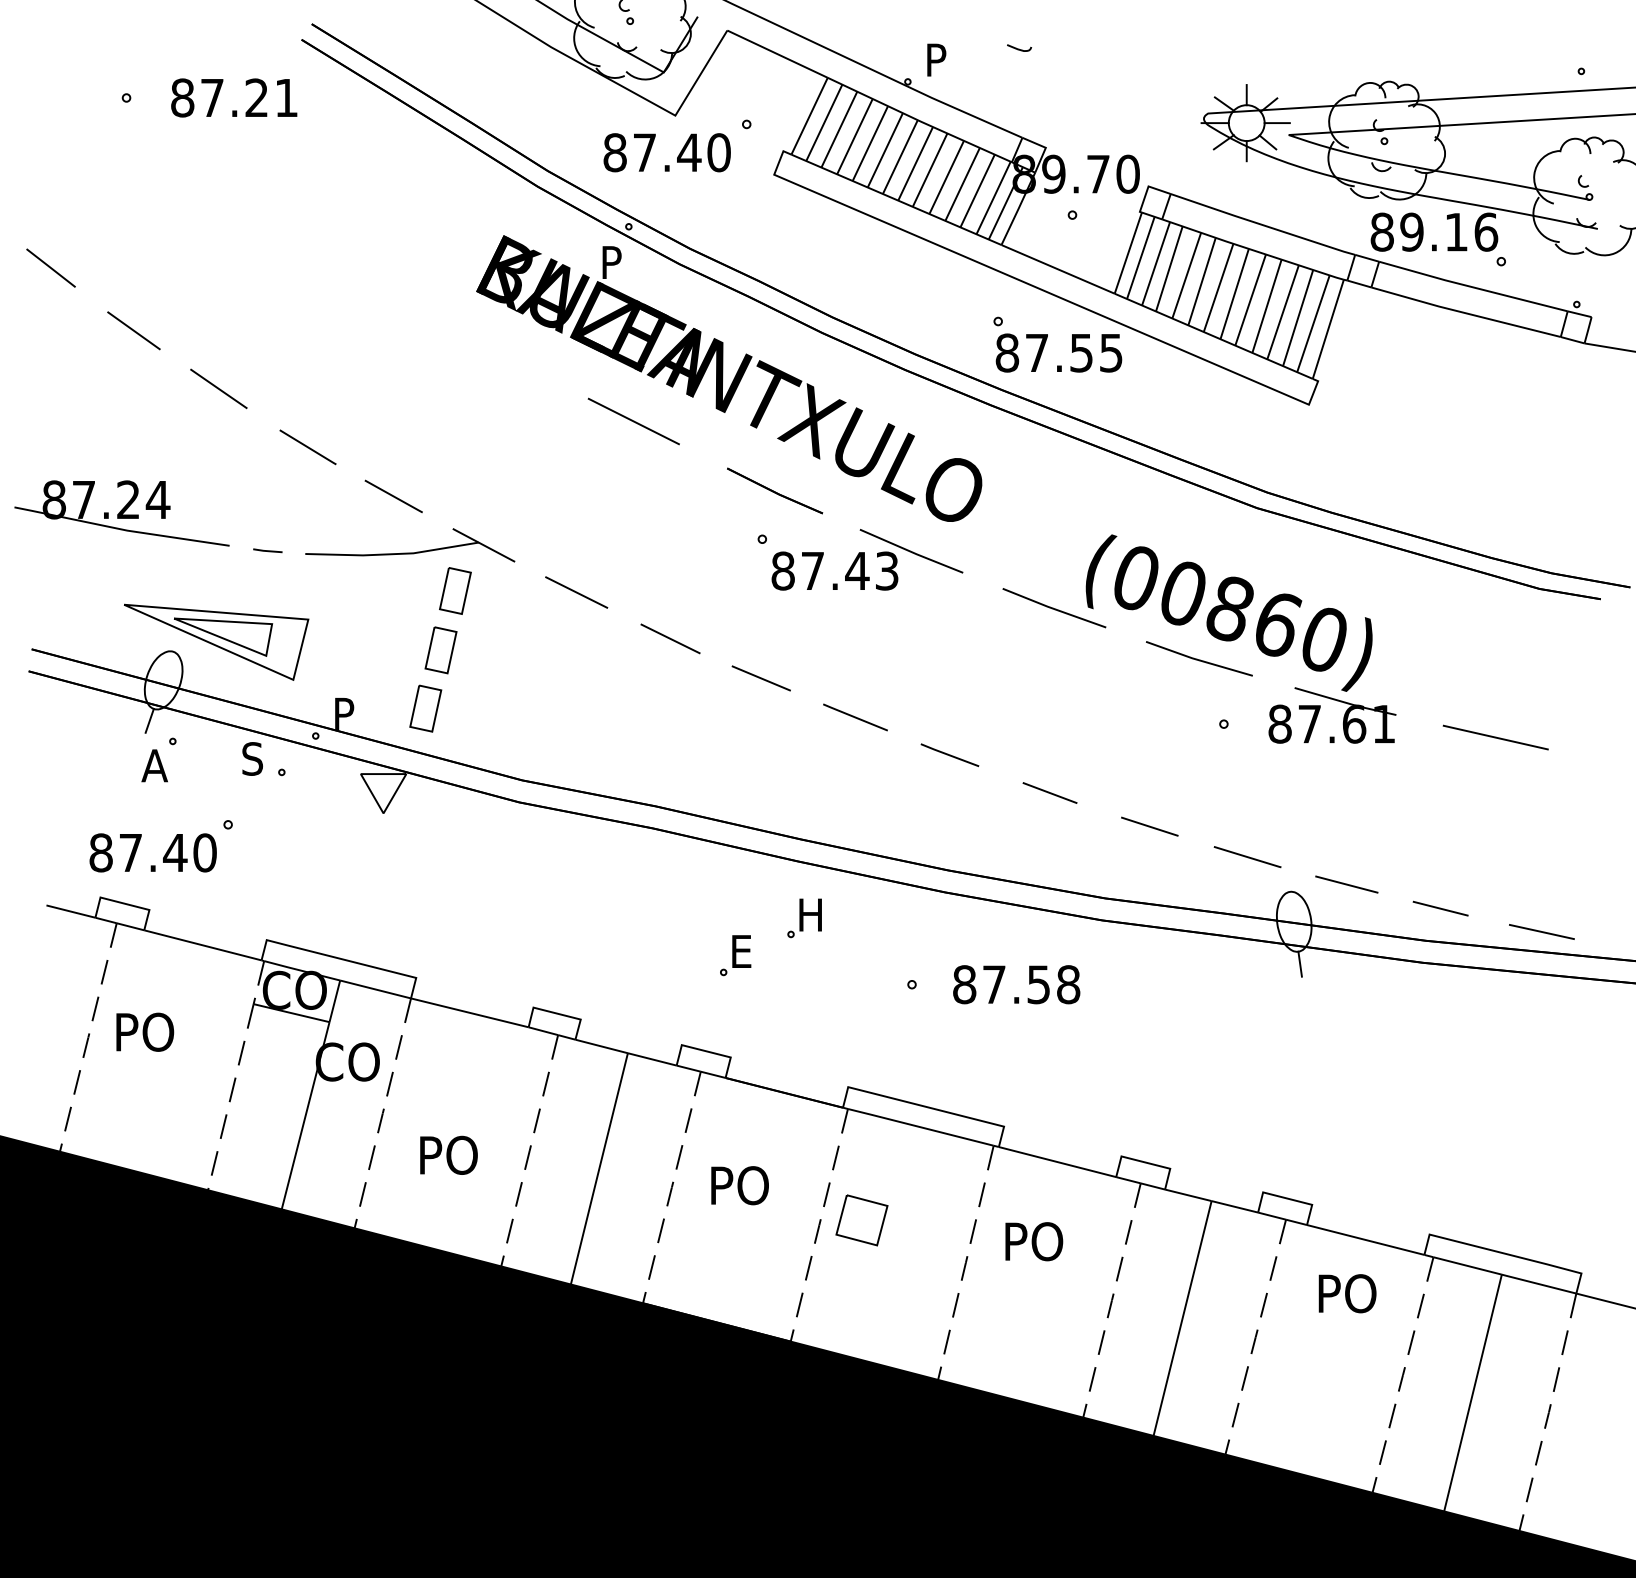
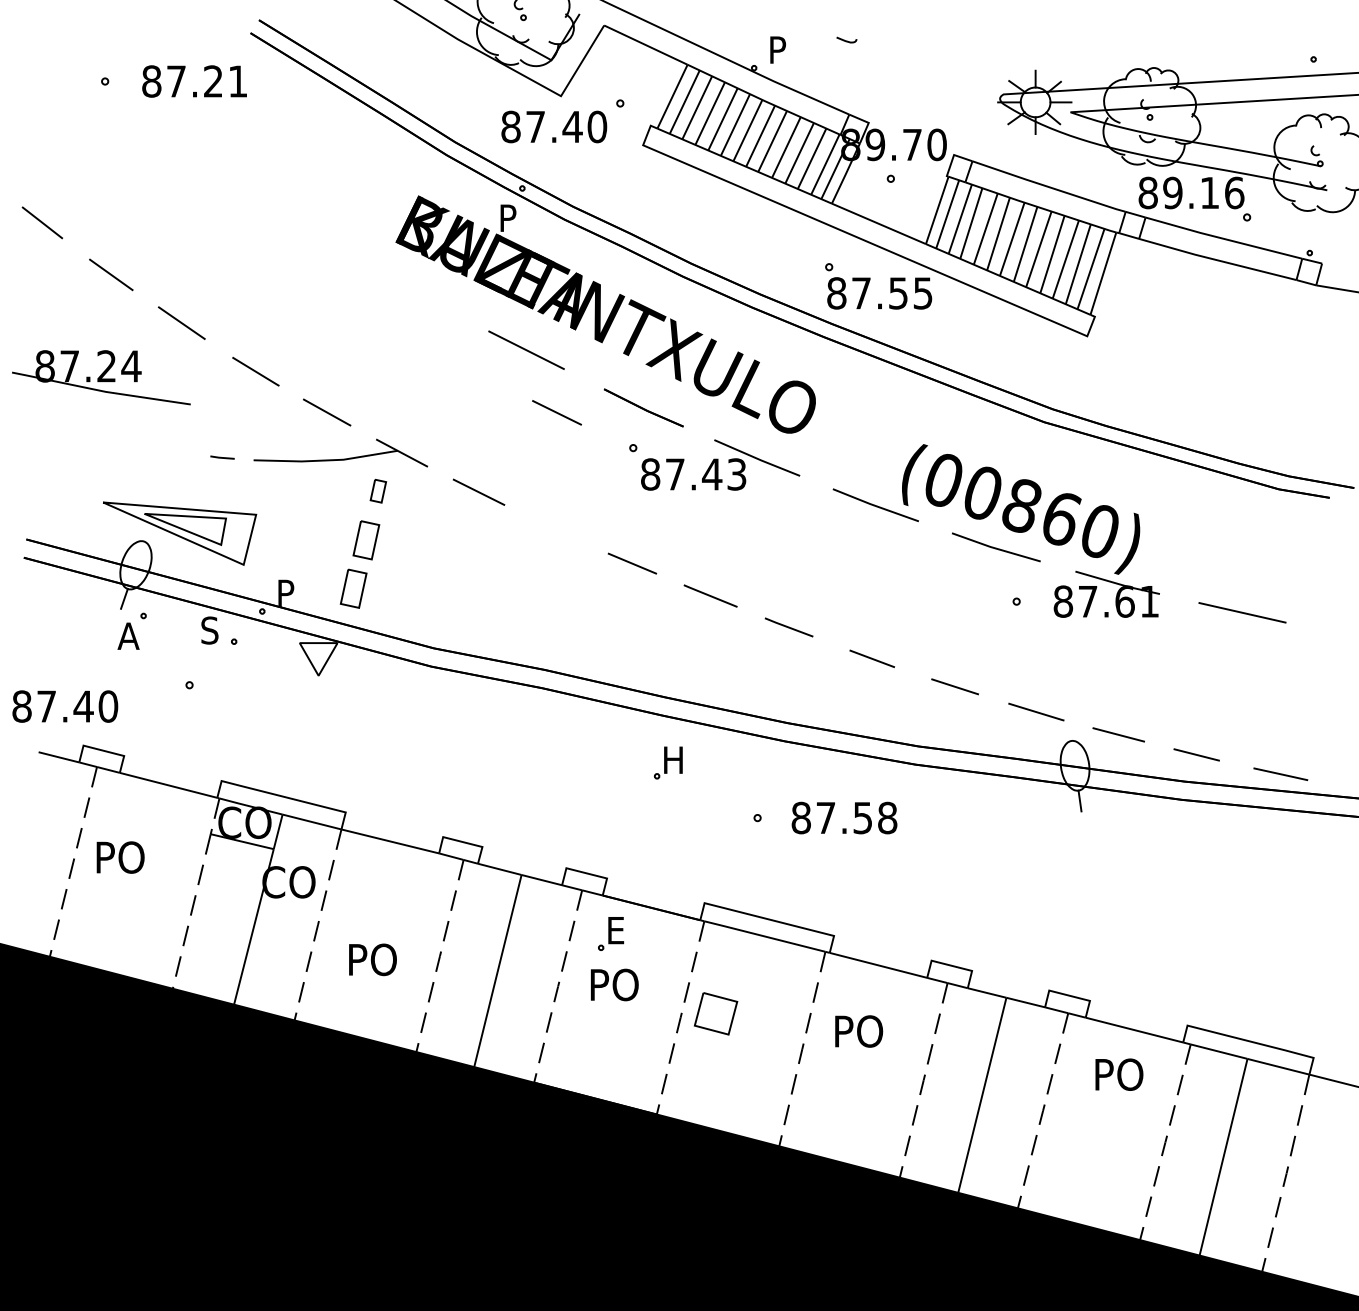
part: (122, 513) -> (101, 377), moved
part: (455, 591) -> (378, 491), size x0.6
line: (669, 638) -> (556, 412), moved
text: (153, 852) -> (65, 706), moved
part: (736, 955) -> (611, 933), moved

